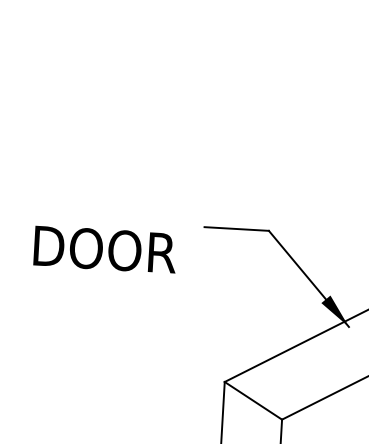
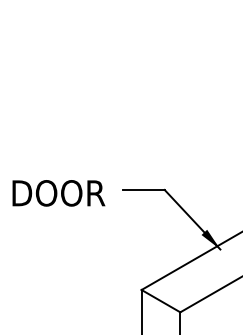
text: (104, 249) -> (58, 193), moved

